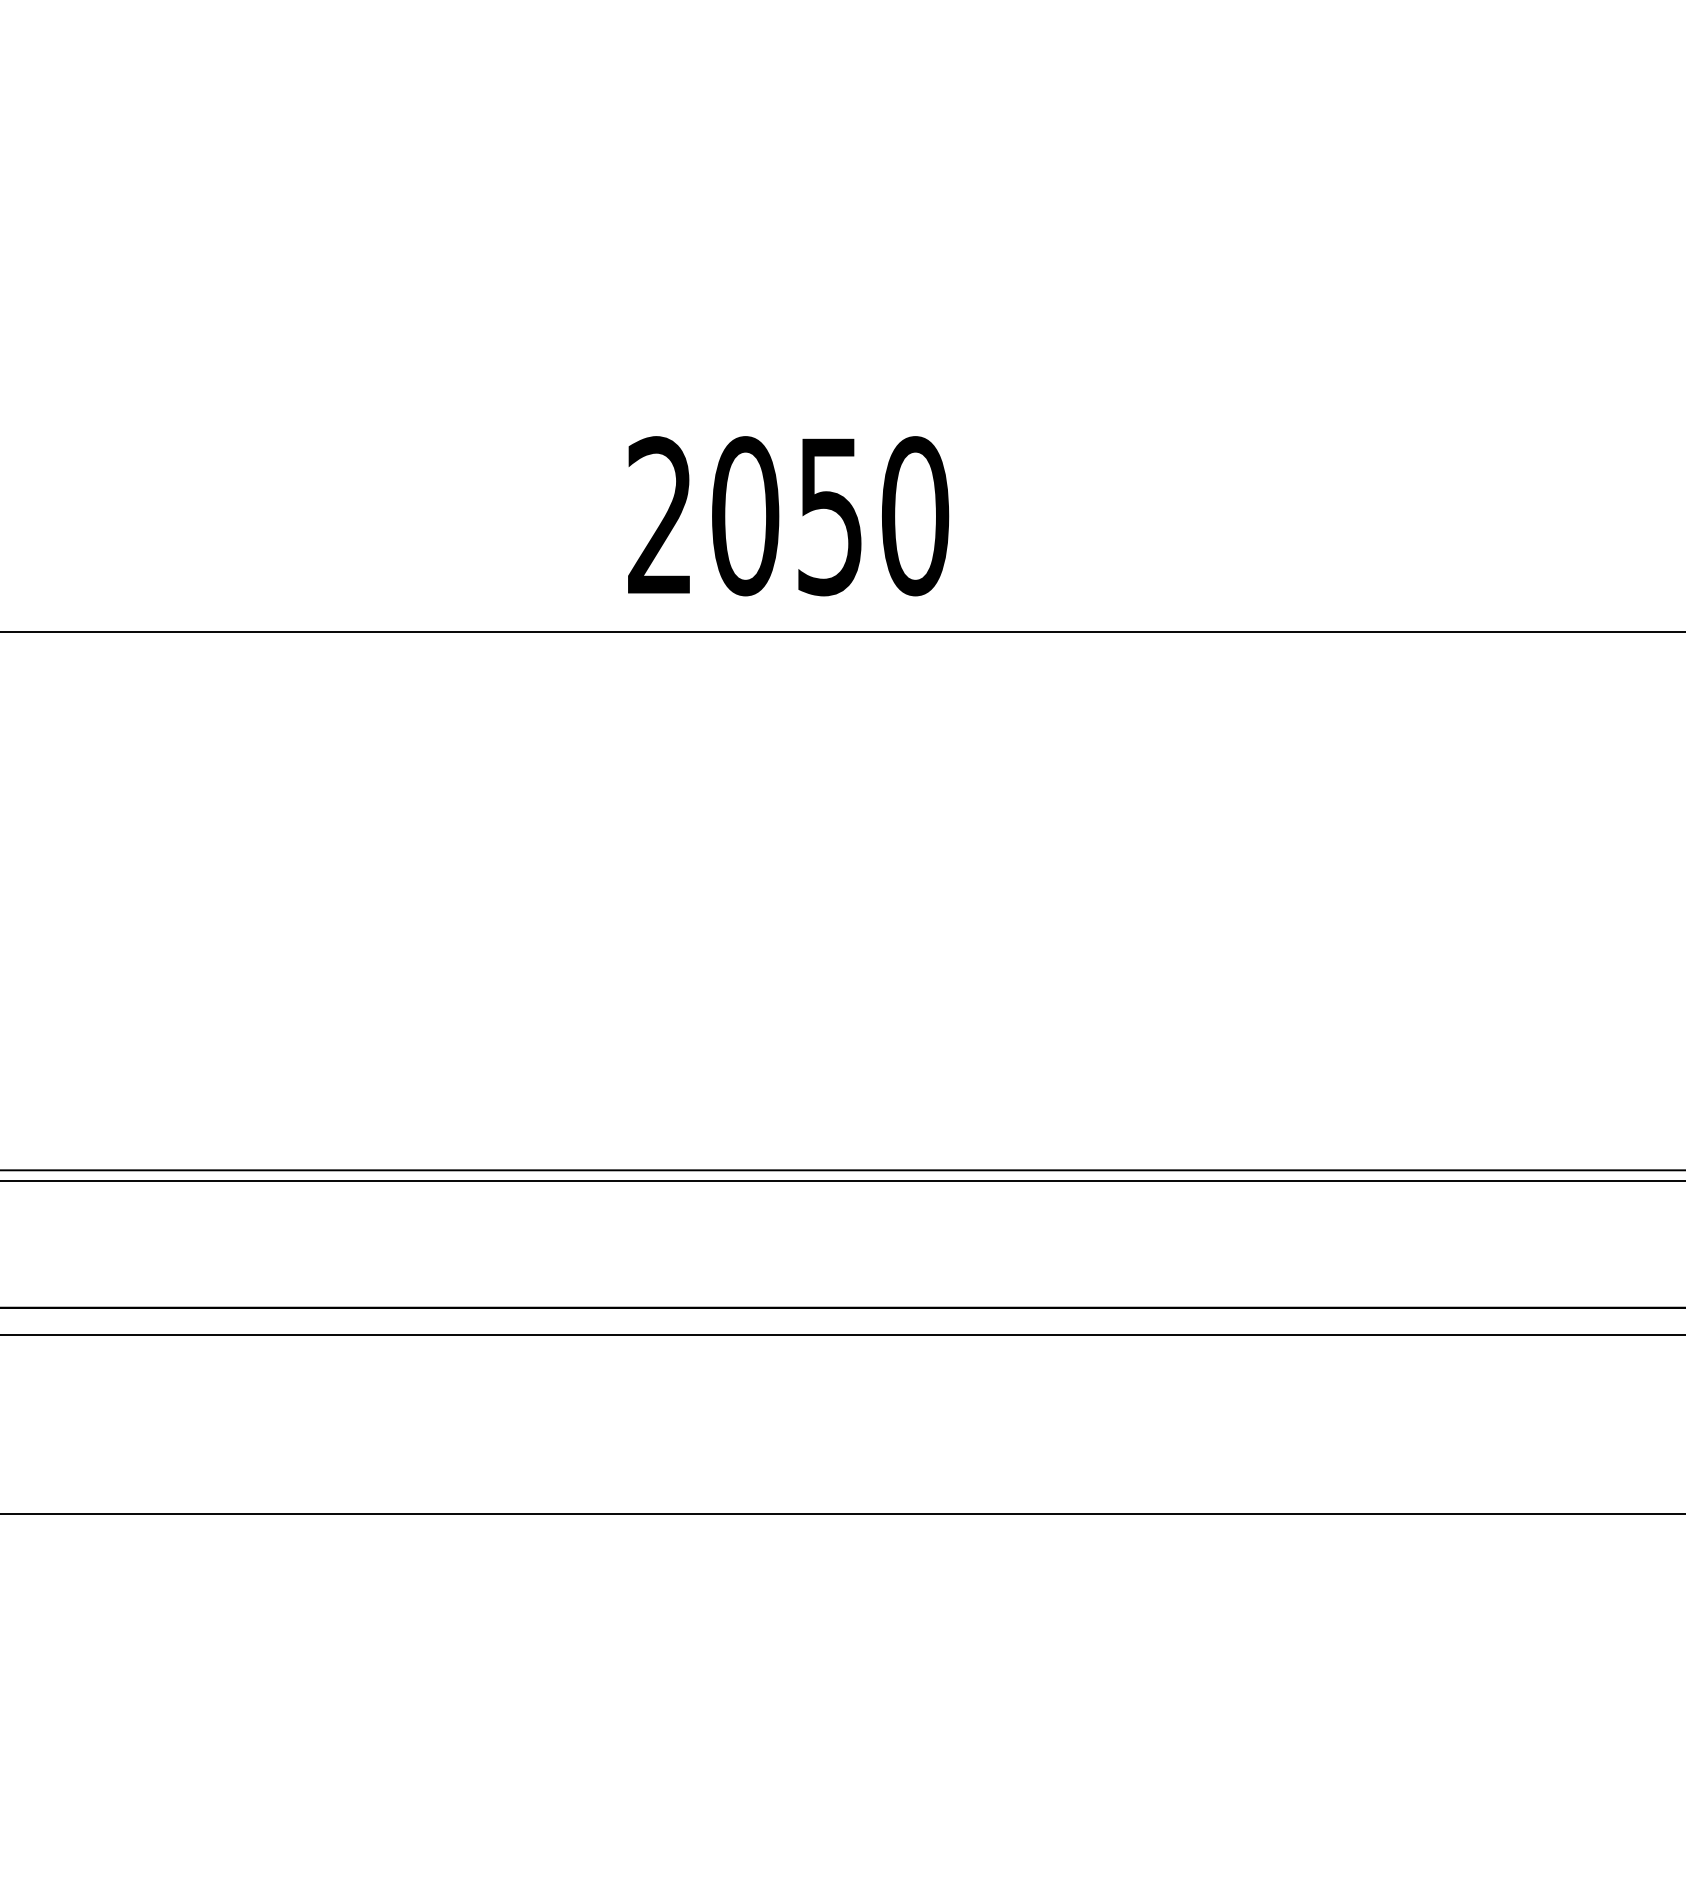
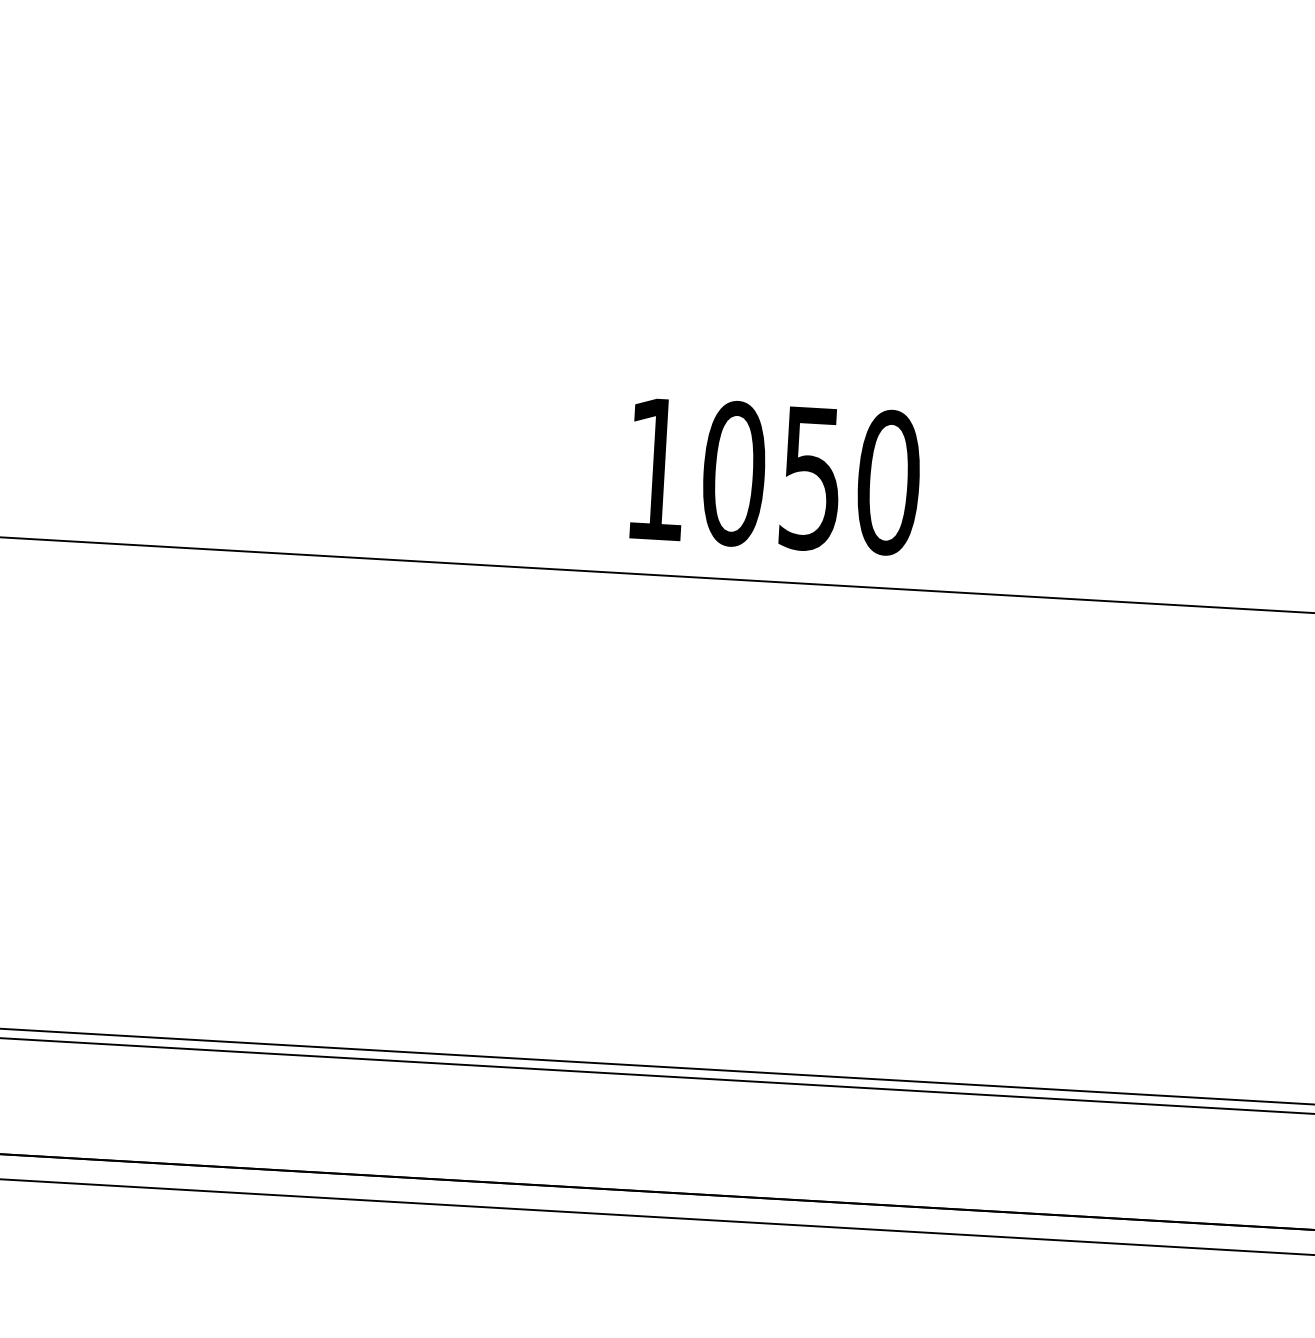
text: (659, 514) -> (655, 467), 2050 -> 1050

